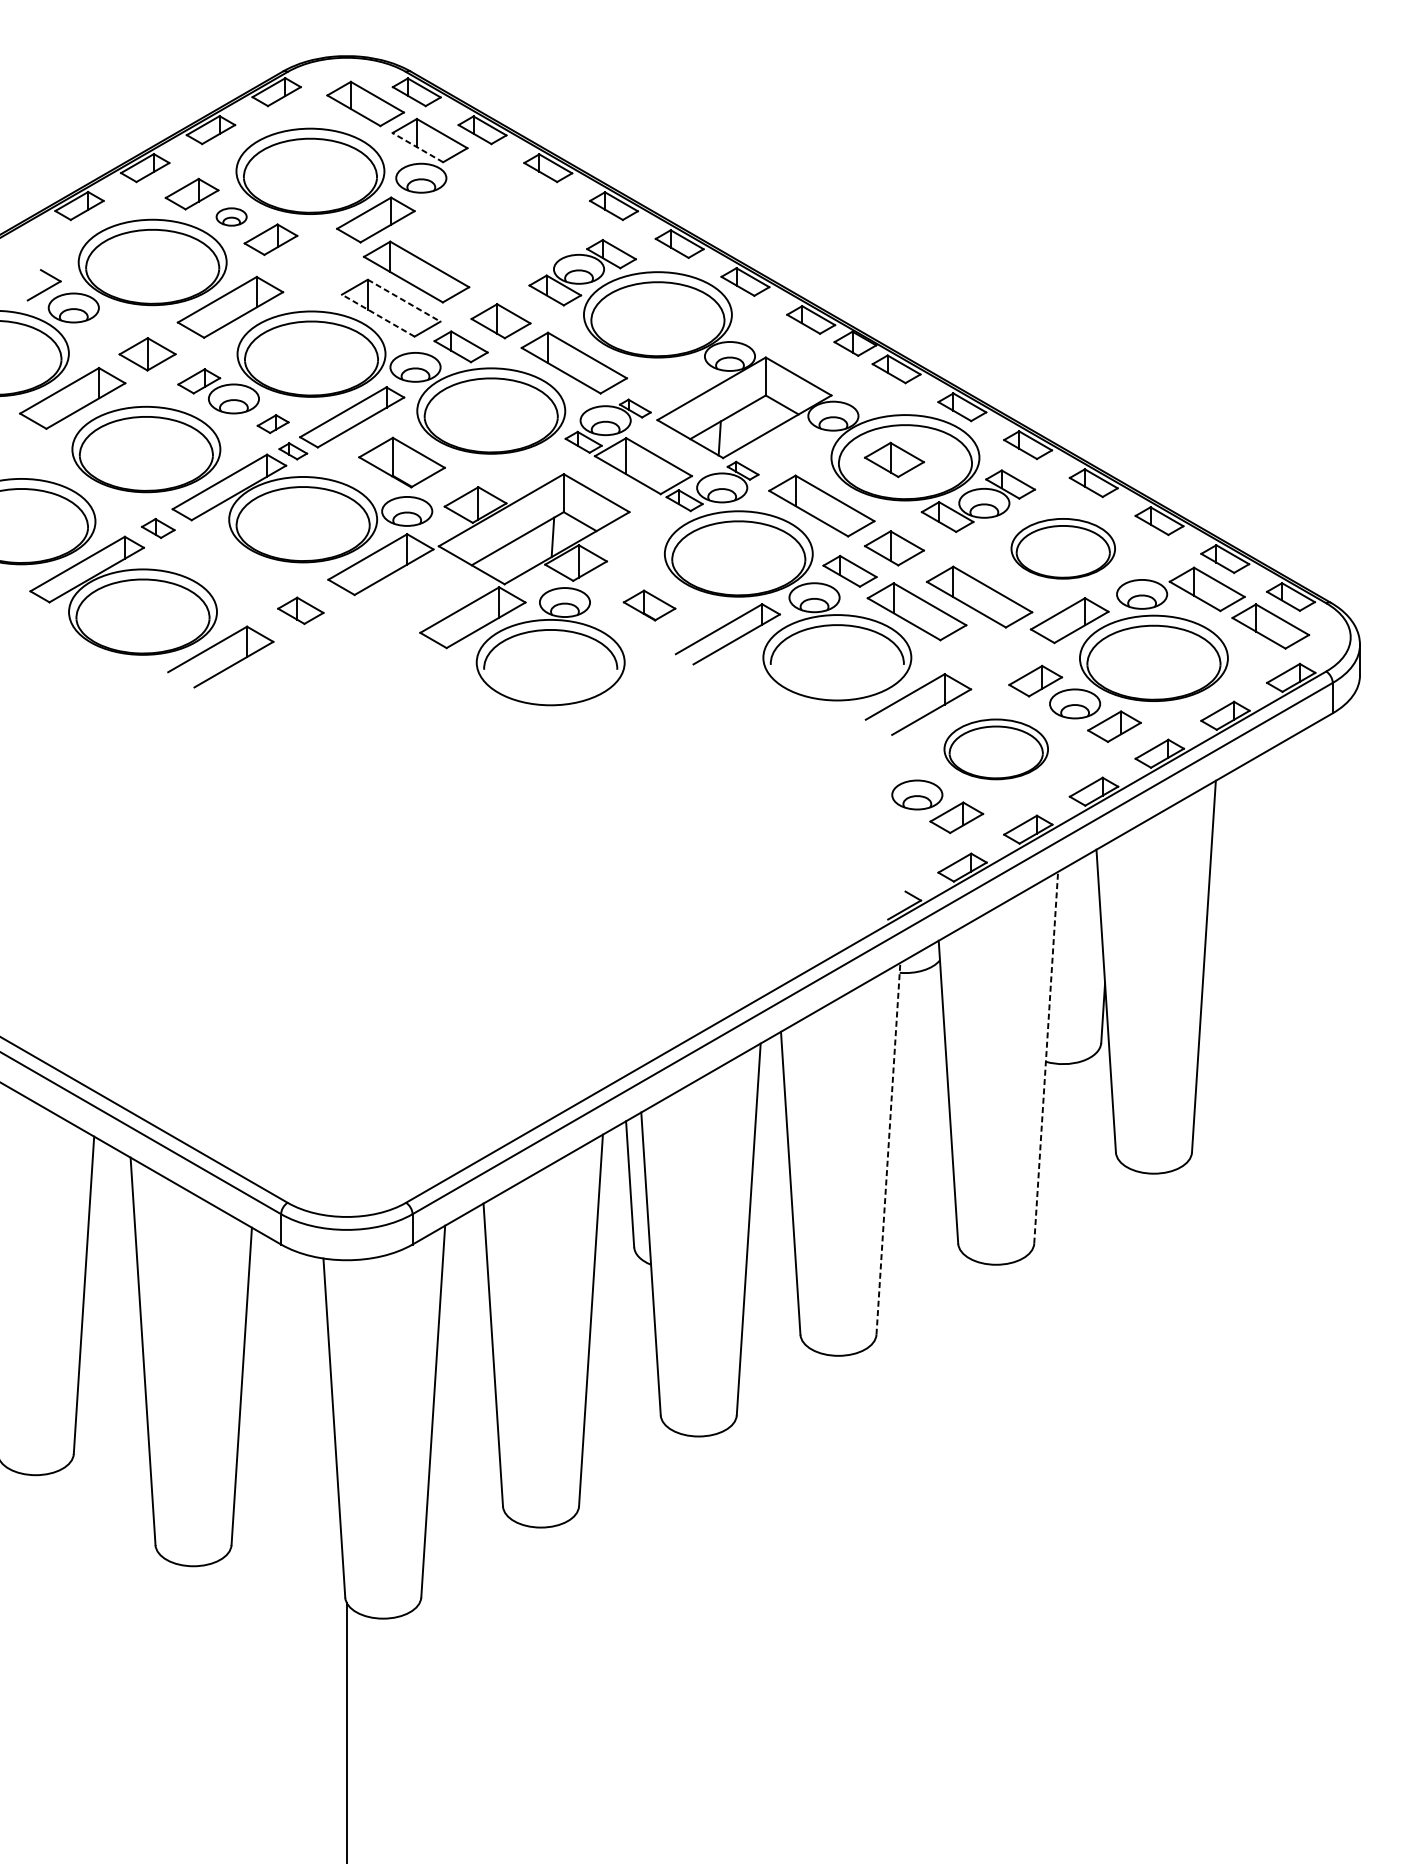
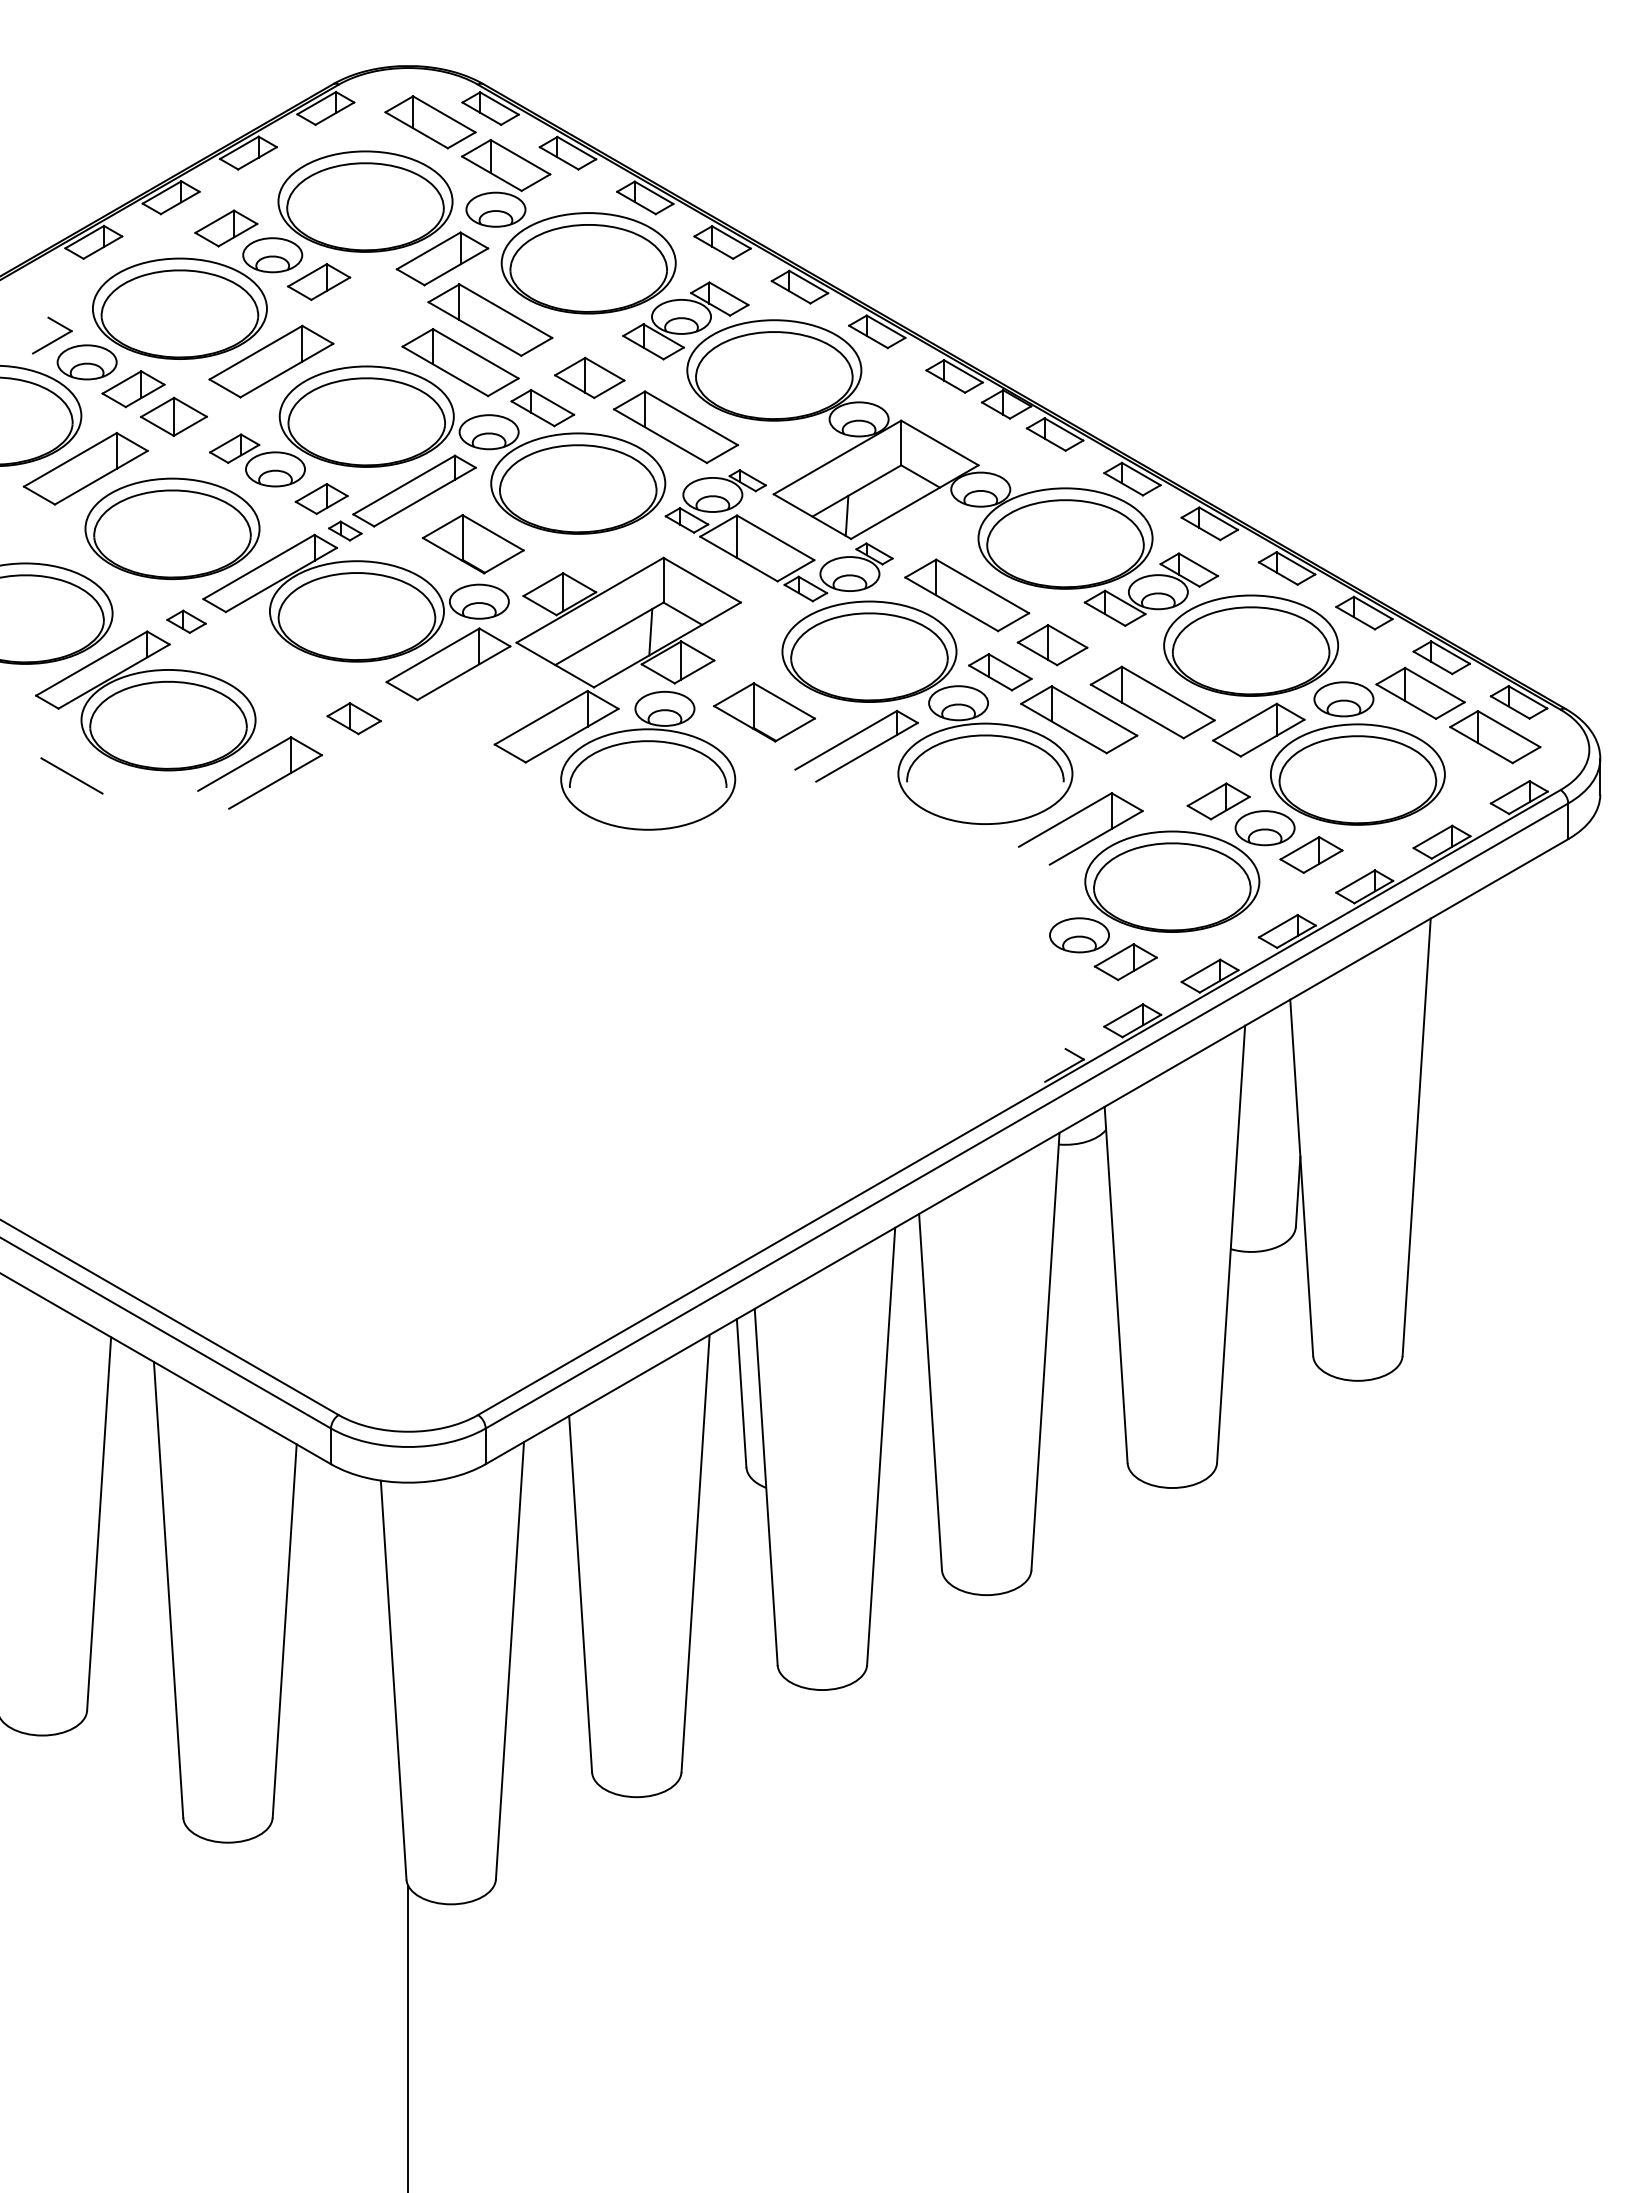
line: (417, 147) -> (491, 173), dashed -> solid
part: (231, 217) -> (272, 255), size x1.67
part: (499, 223) -> (588, 263), added
line: (404, 301) -> (476, 354), dashed -> solid
line: (377, 315) -> (444, 371), dashed -> solid
part: (113, 331) -> (133, 389), added
part: (273, 423) -> (321, 498), size x1.43
part: (894, 460) -> (1052, 541), removed
part: (1063, 548) -> (1251, 645), size x1.43
part: (649, 605) -> (764, 712), size x1.67
line: (60, 659) -> (71, 775), added
part: (996, 749) -> (1172, 881), size x1.43
line: (1046, 1056) -> (1231, 1243), dashed -> solid
line: (888, 1148) -> (1045, 1351), dashed -> solid

